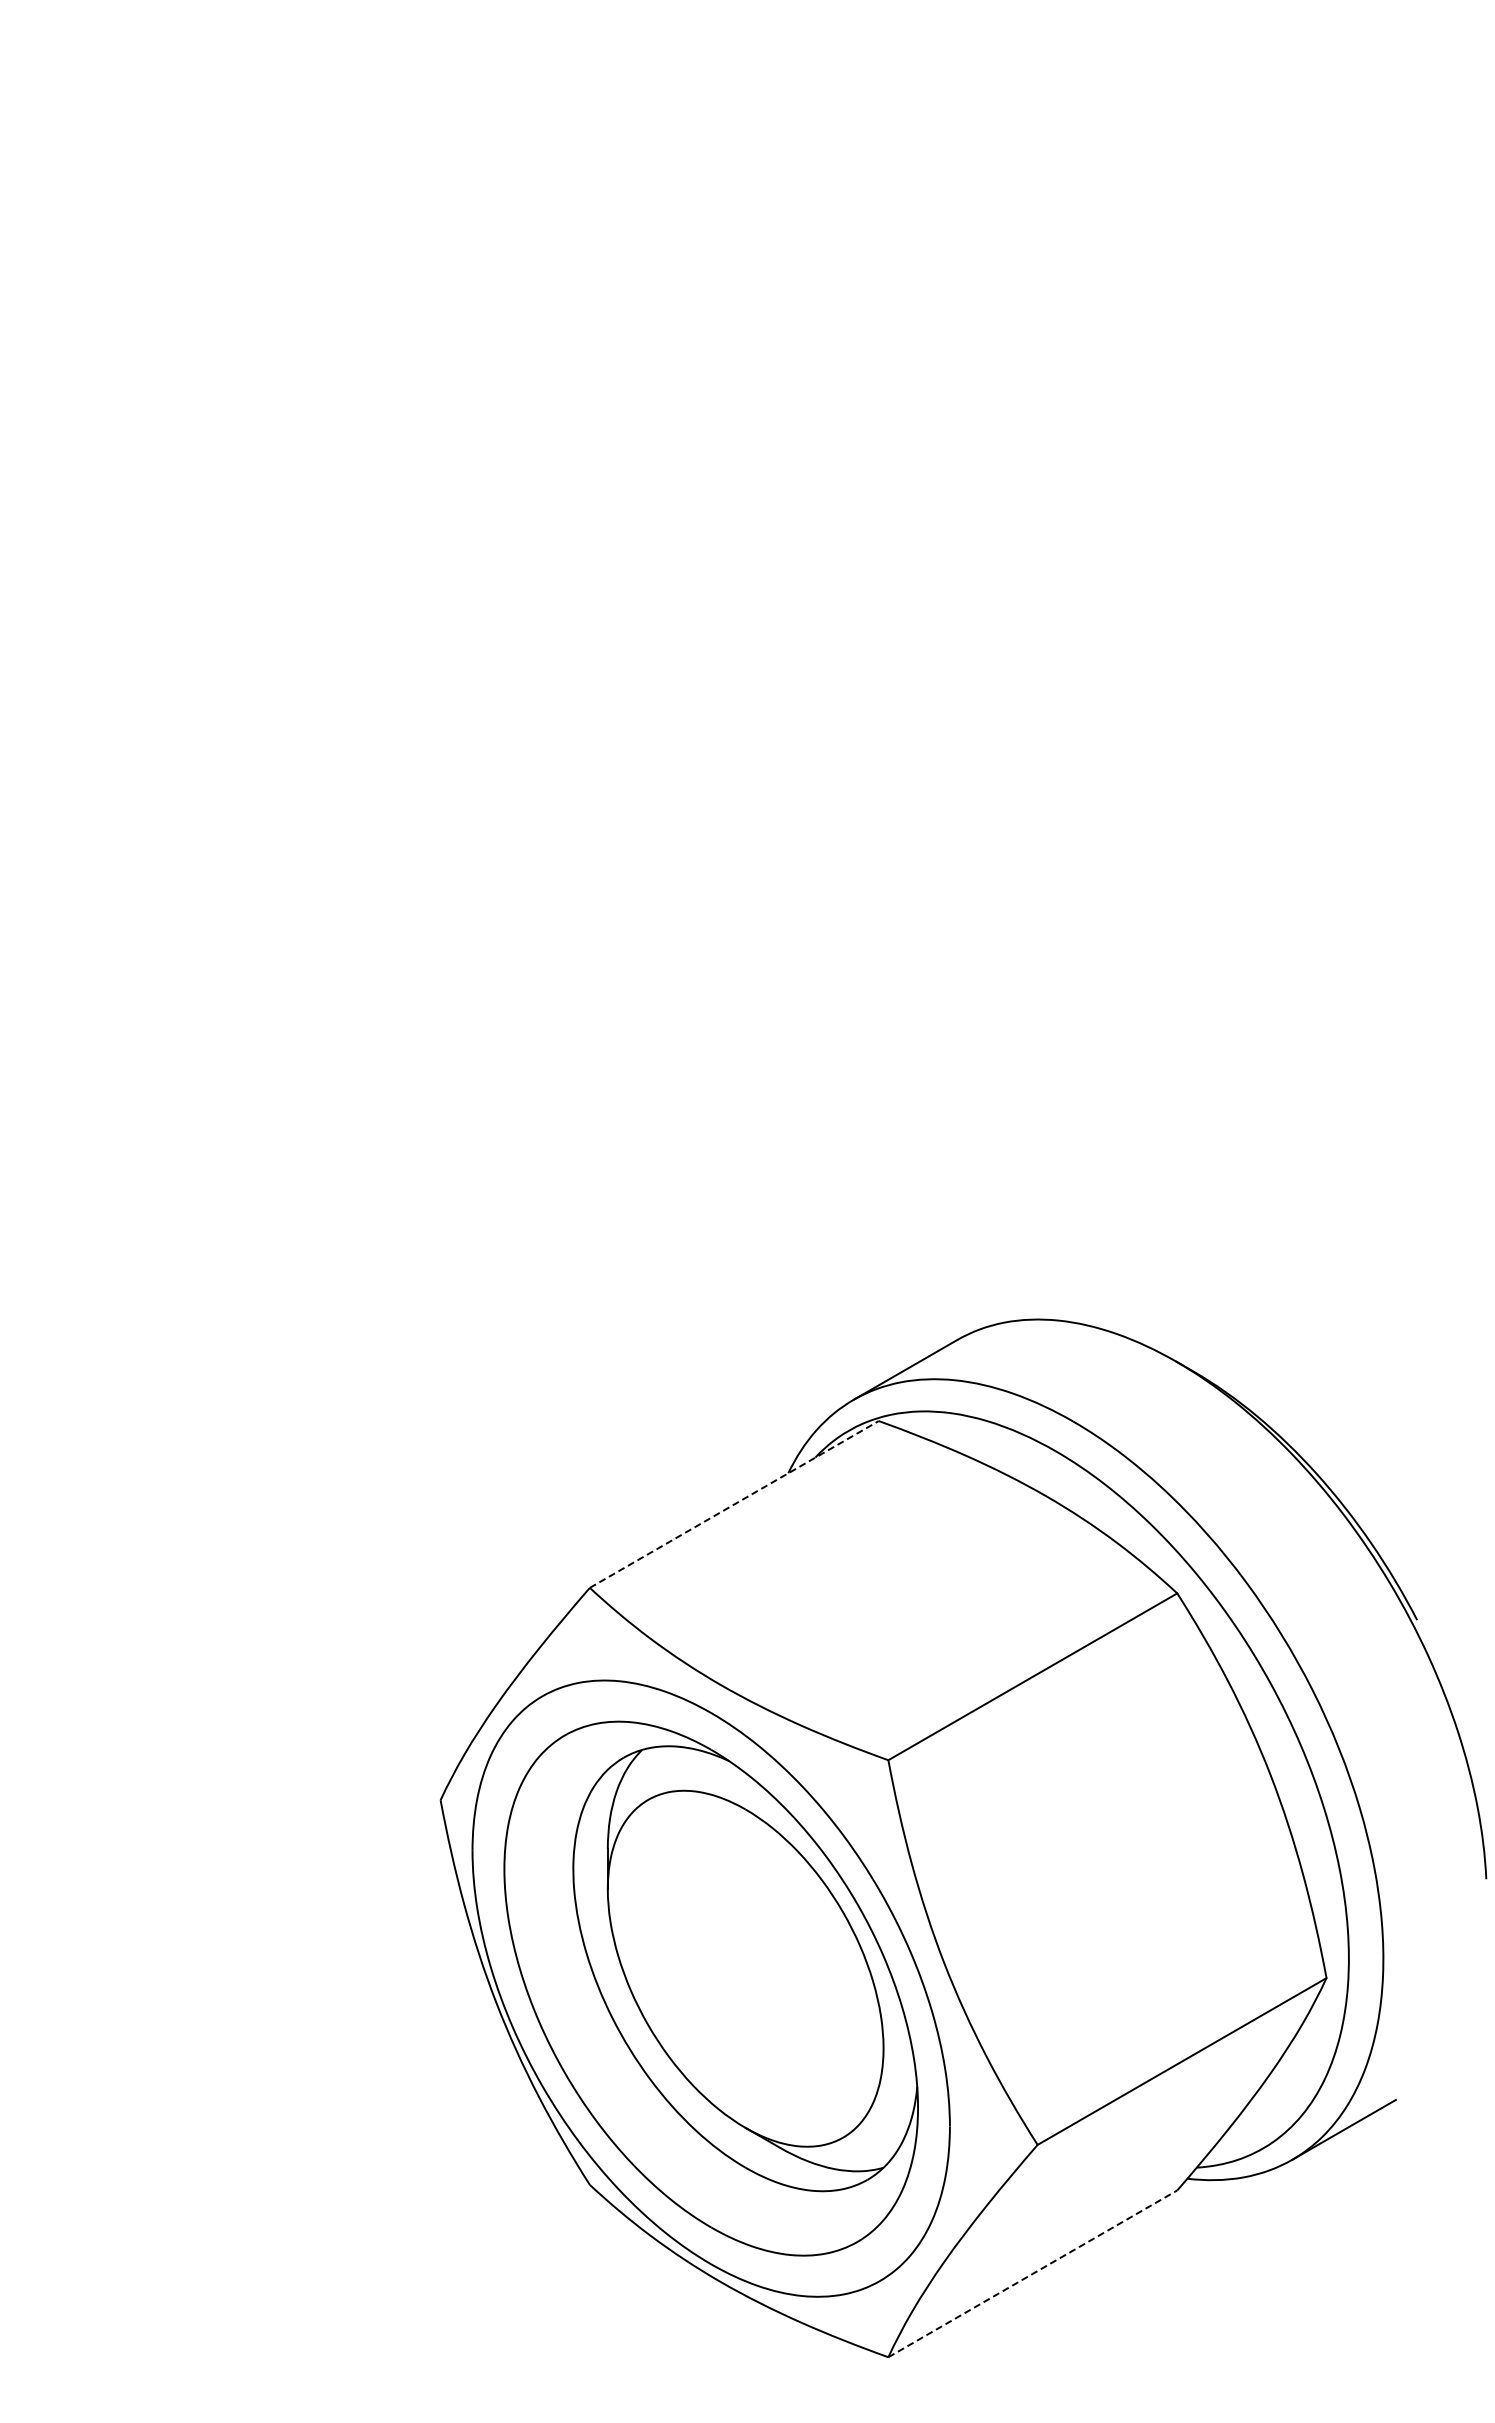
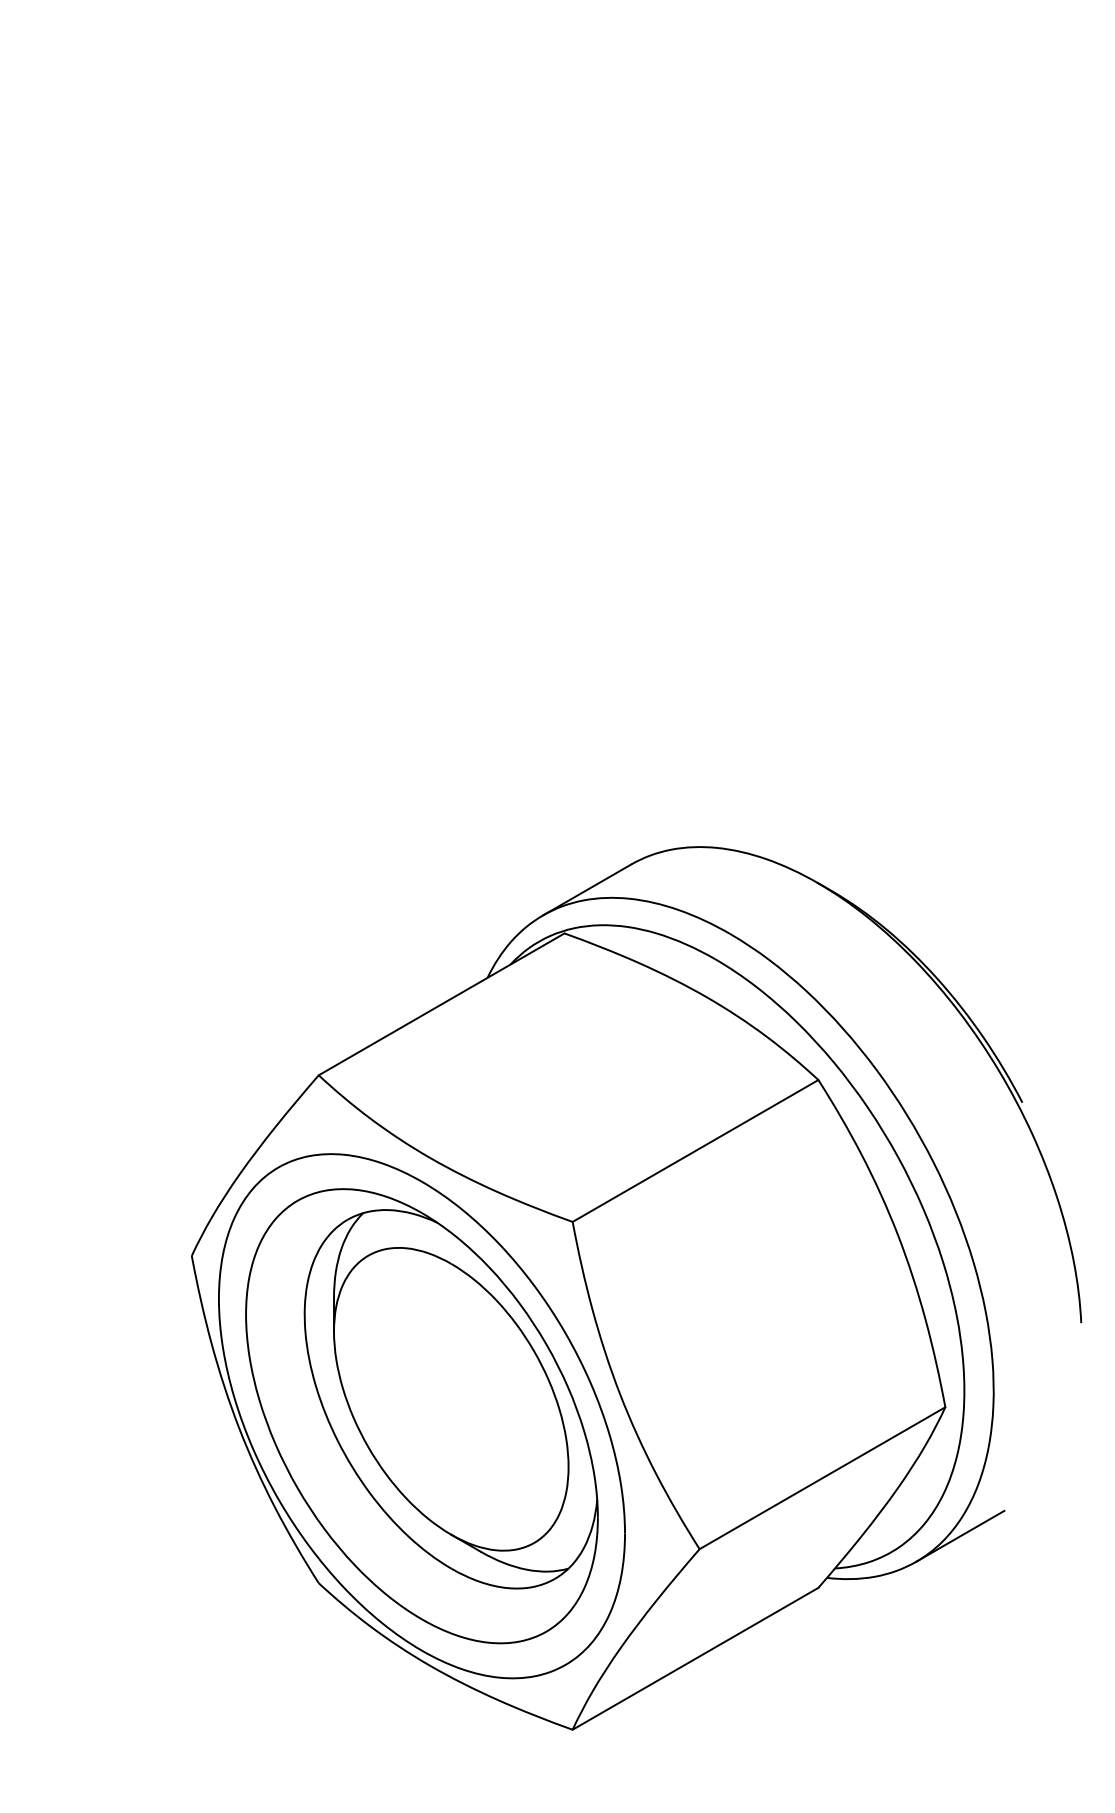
line: (734, 1504) -> (441, 1004), dashed -> solid
line: (1032, 2273) -> (695, 1658), dashed -> solid

